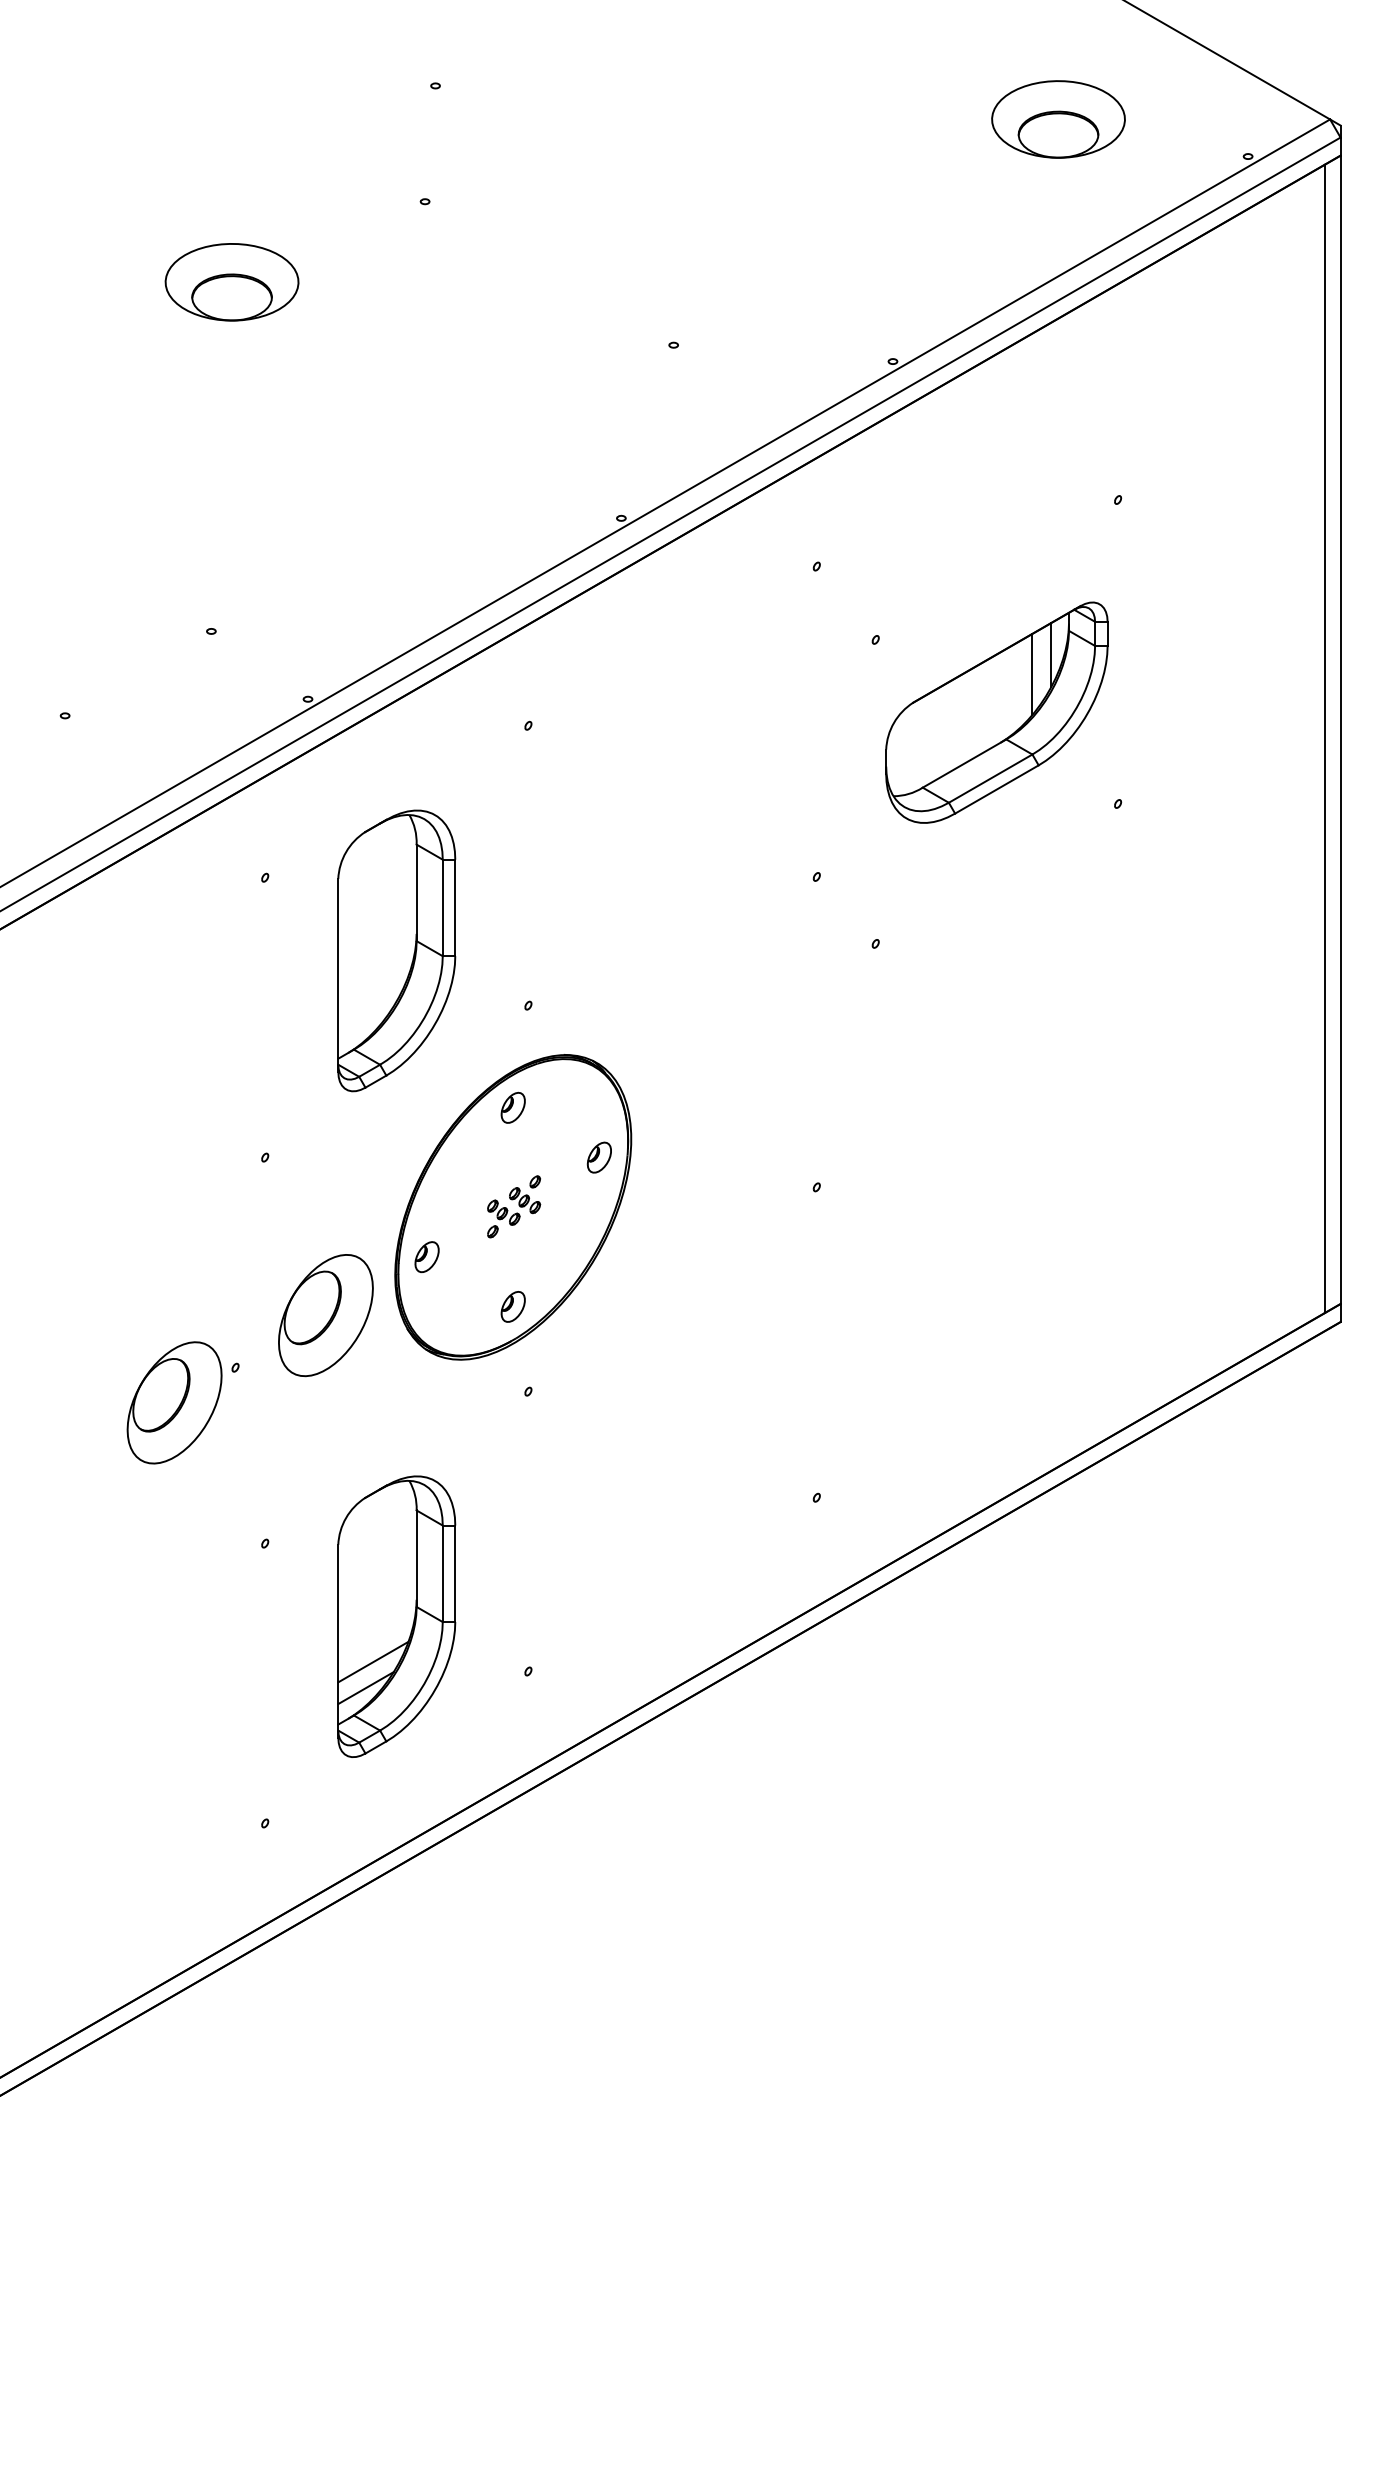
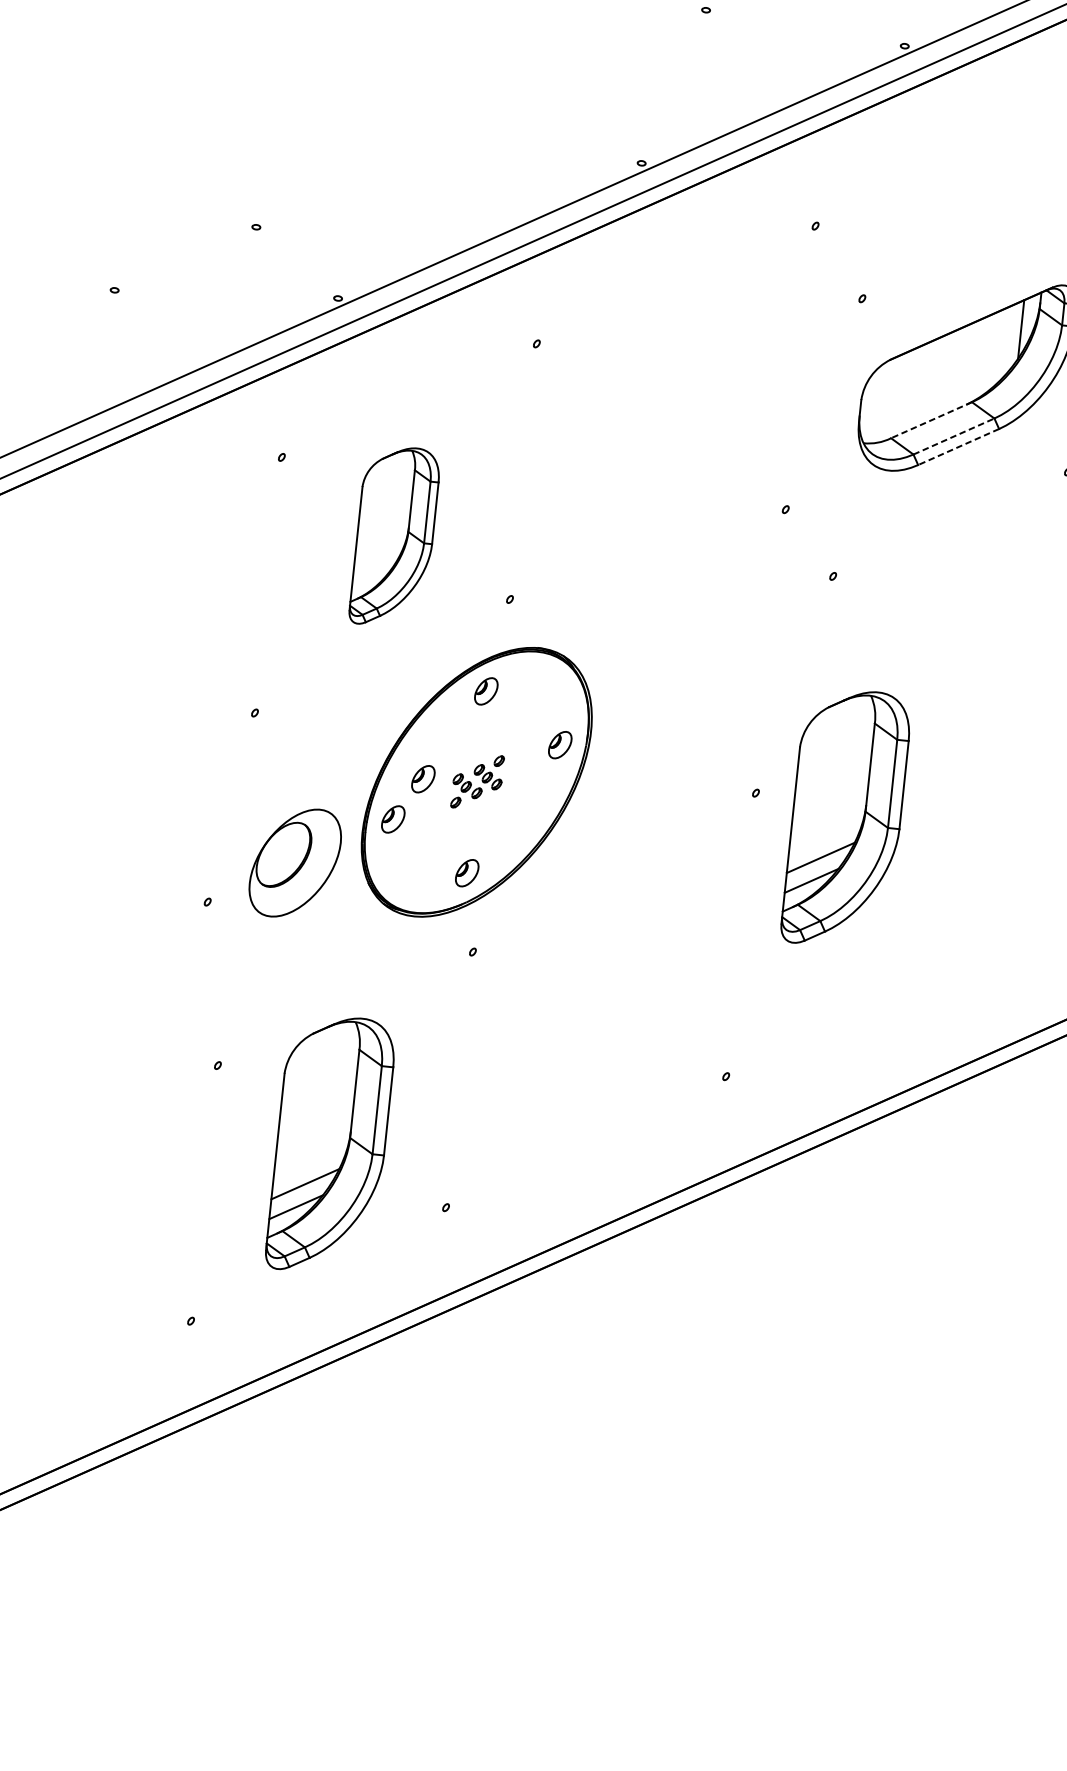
line: (1032, 674) -> (1002, 345), removed
line: (964, 763) -> (931, 420), solid -> dashed
line: (991, 778) -> (954, 436), solid -> dashed
line: (996, 789) -> (958, 447), solid -> dashed
part: (396, 950) -> (394, 536), size x0.7
part: (917, 1204) -> (846, 818), added
part: (454, 1210) -> (422, 779), added
part: (174, 1402) -> (148, 927), removed

